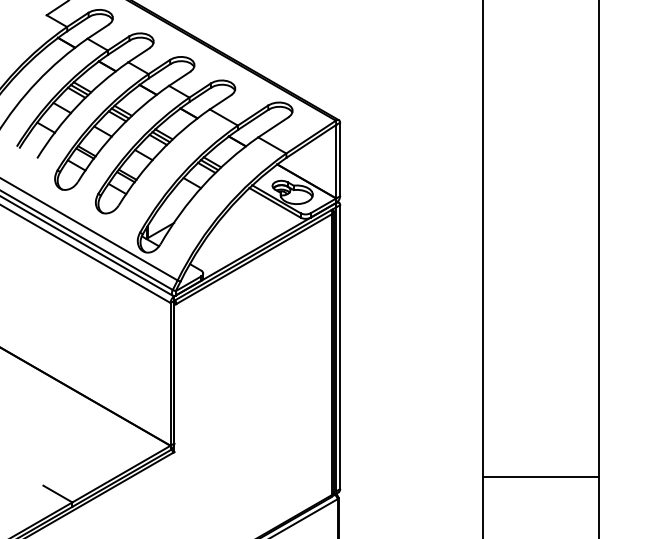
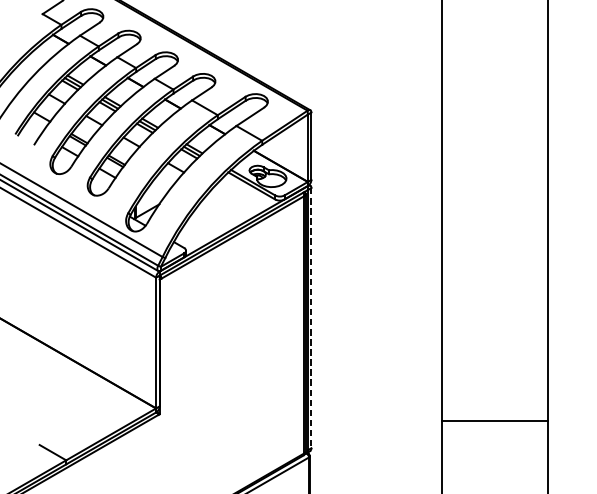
line: (340, 347) -> (311, 318), solid -> dashed
line: (540, 476) -> (494, 420), moved

